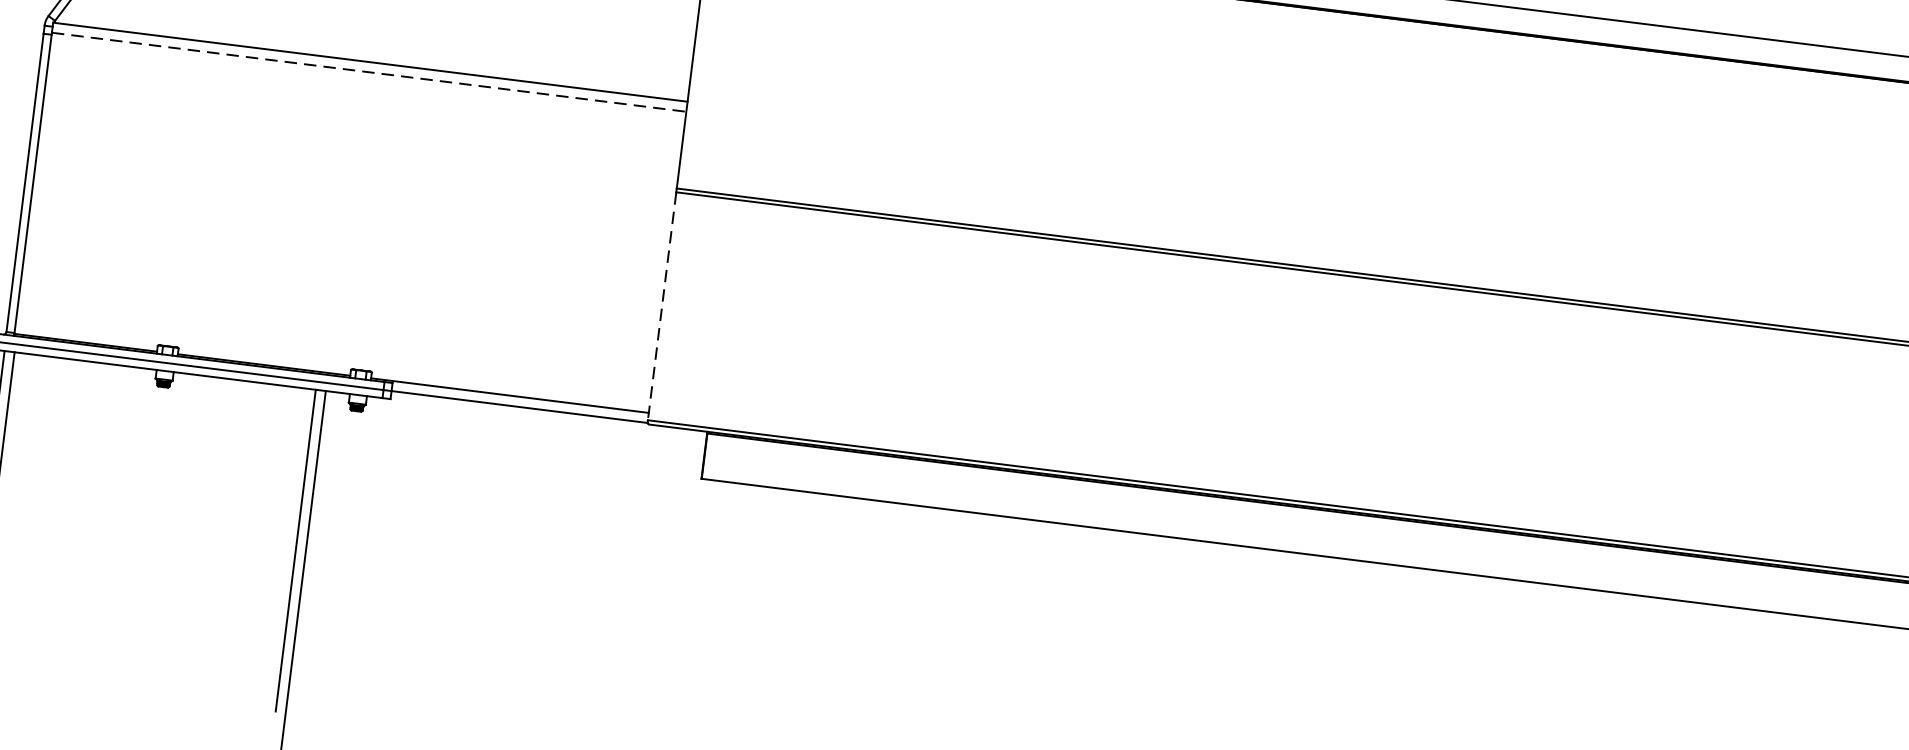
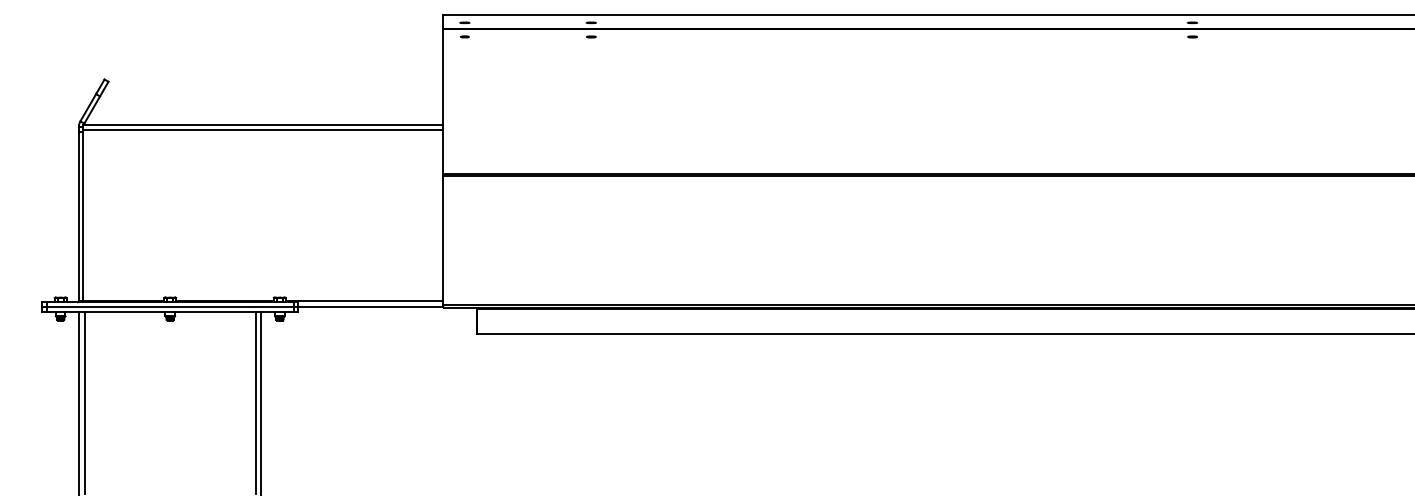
line: (369, 72) -> (263, 130), dashed -> solid
line: (662, 305) -> (443, 240), dashed -> solid

